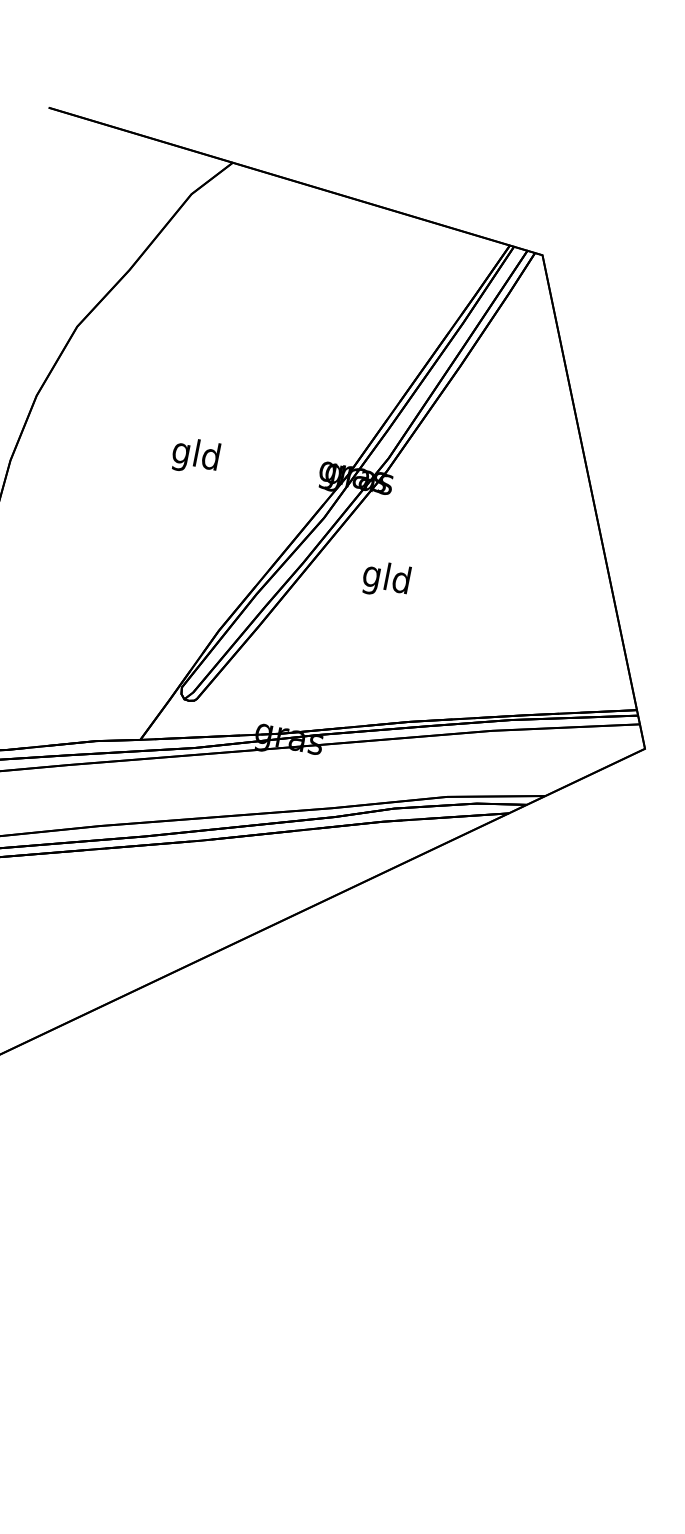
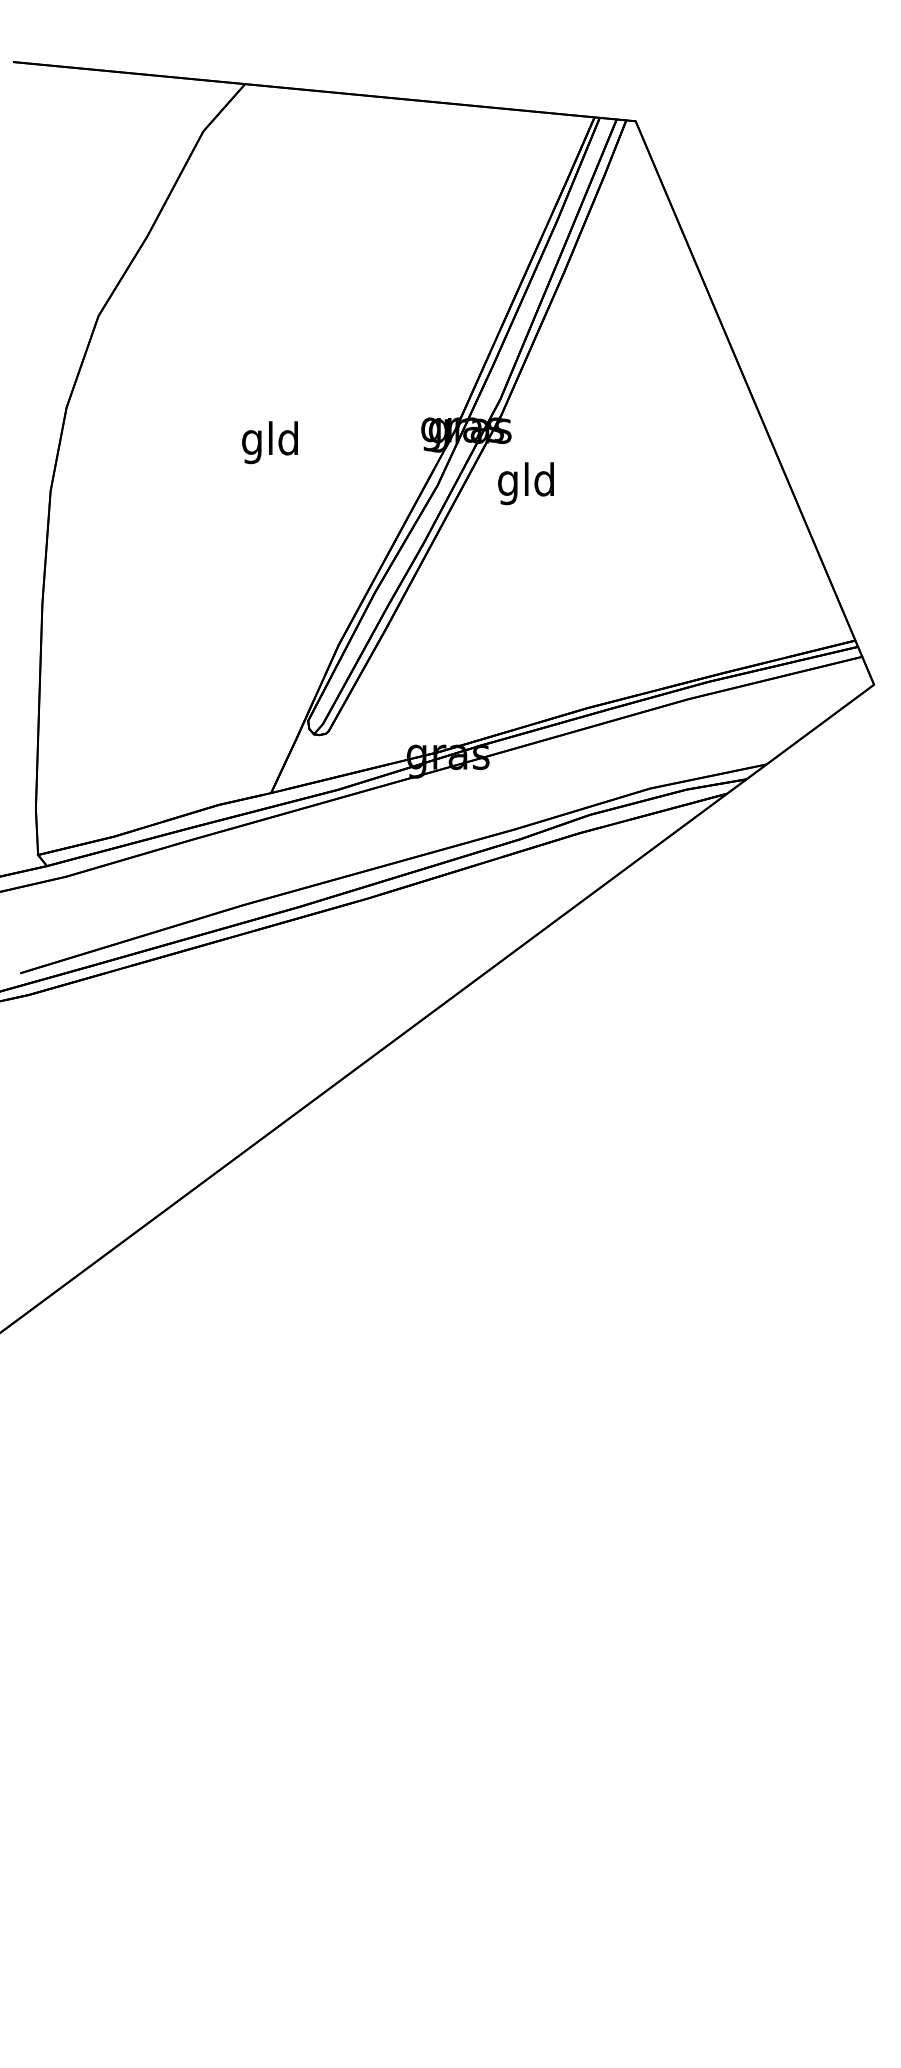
text: (385, 579) -> (525, 483), moved

